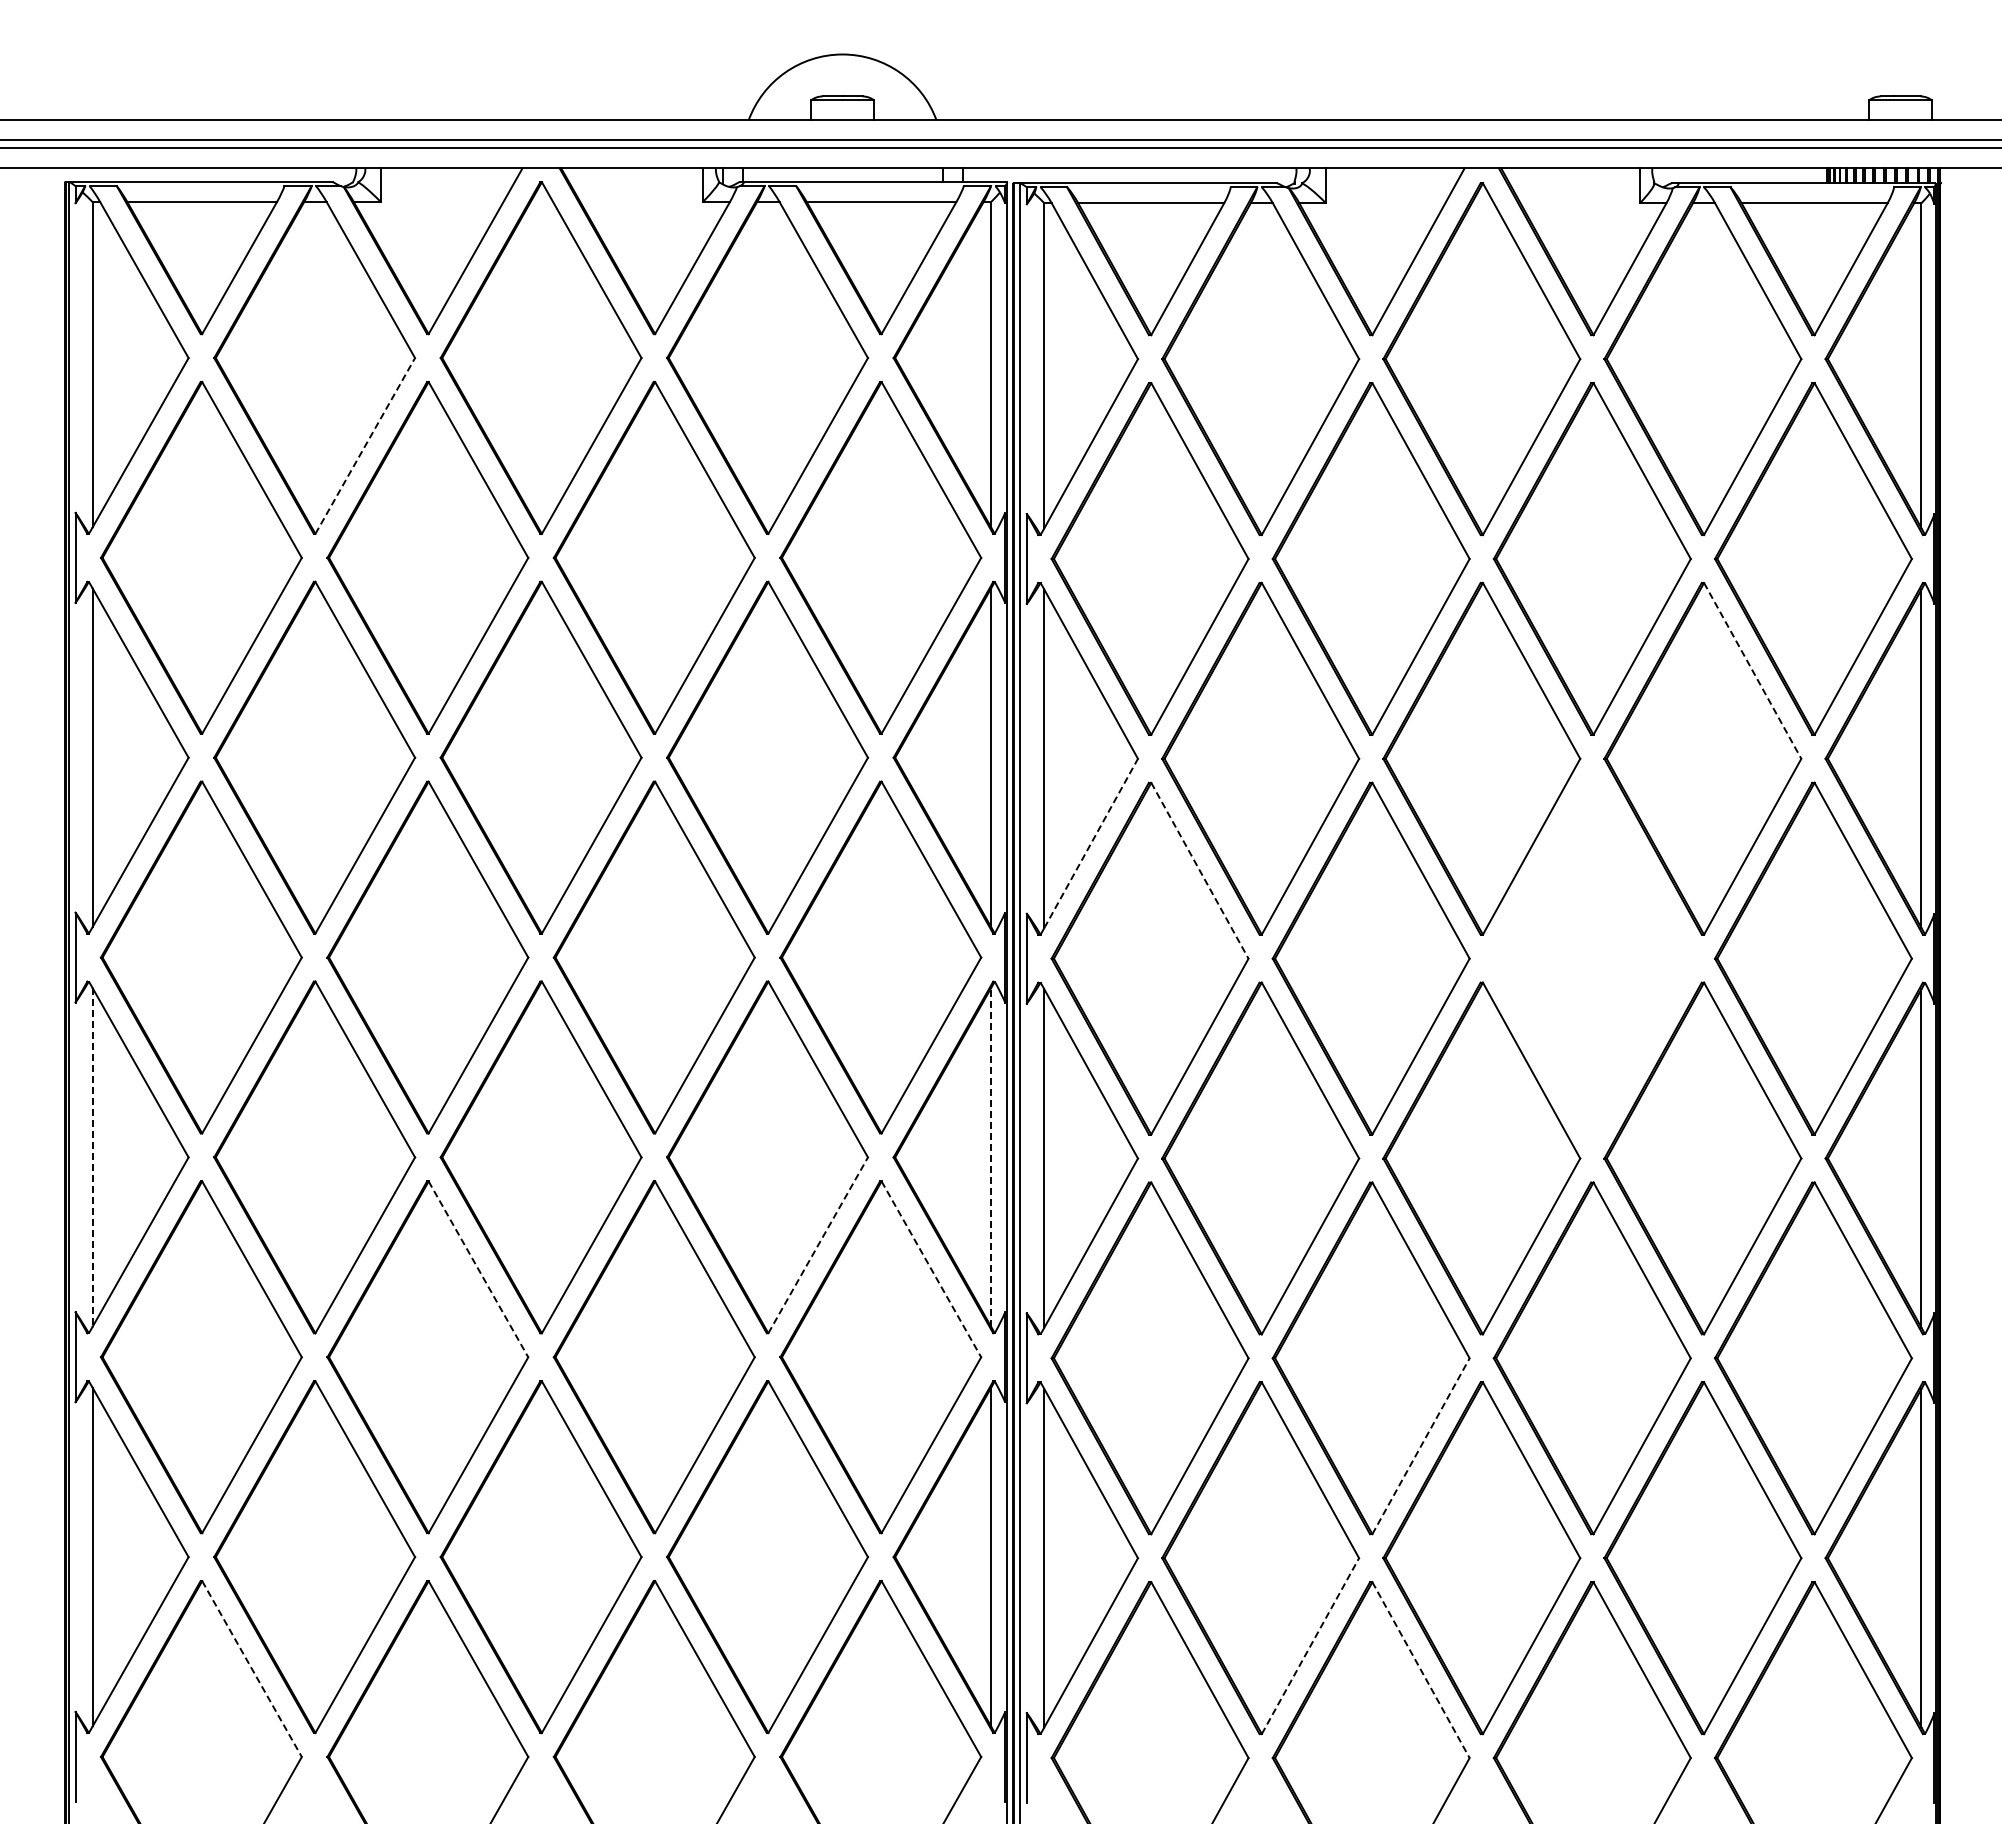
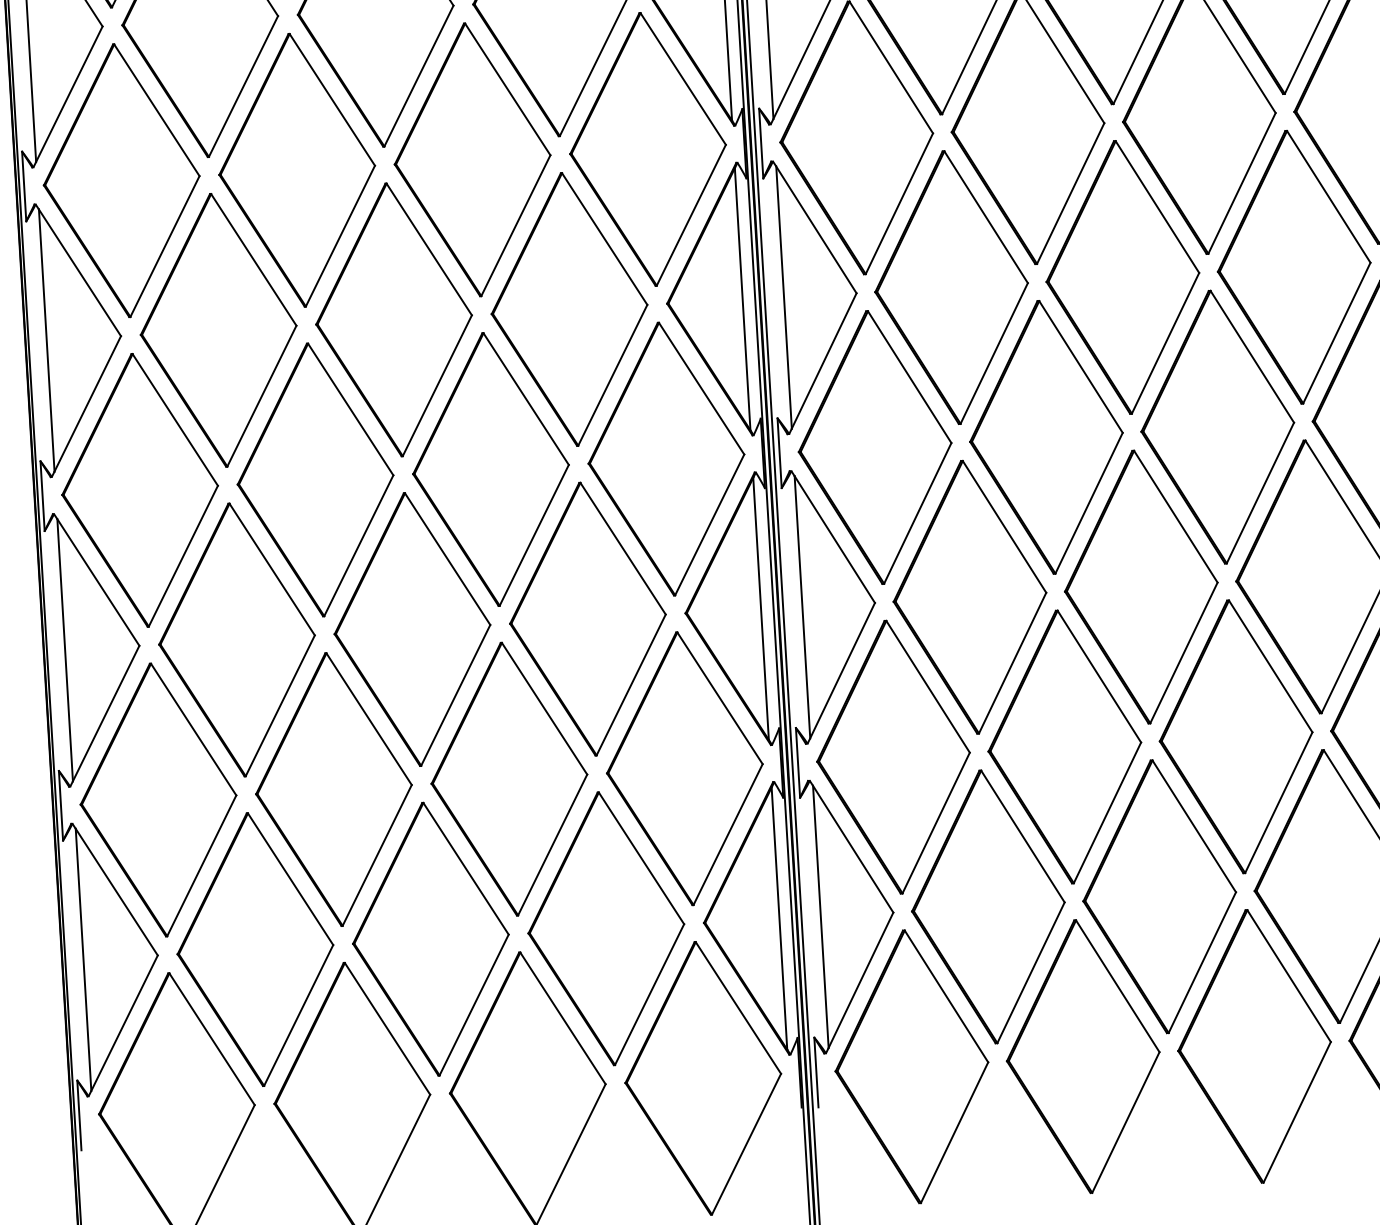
line: (365, 445) -> (243, 86), dashed -> solid
line: (1752, 671) -> (1328, 197), dashed -> solid
line: (1091, 843) -> (824, 361), dashed -> solid
line: (1200, 871) -> (910, 377), dashed -> solid
part: (1591, 958) -> (1217, 427), added
line: (991, 1156) -> (761, 608), dashed -> solid
line: (92, 1157) -> (64, 650), dashed -> solid
line: (818, 1244) -> (631, 684), dashed -> solid
line: (478, 1269) -> (369, 719), dashed -> solid
line: (931, 1269) -> (720, 698), dashed -> solid
line: (1421, 1445) -> (1107, 812), dashed -> solid
line: (1310, 1645) -> (1031, 972), dashed -> solid
line: (252, 1669) -> (212, 1039), dashed -> solid
line: (1421, 1670) -> (1118, 986), dashed -> solid

